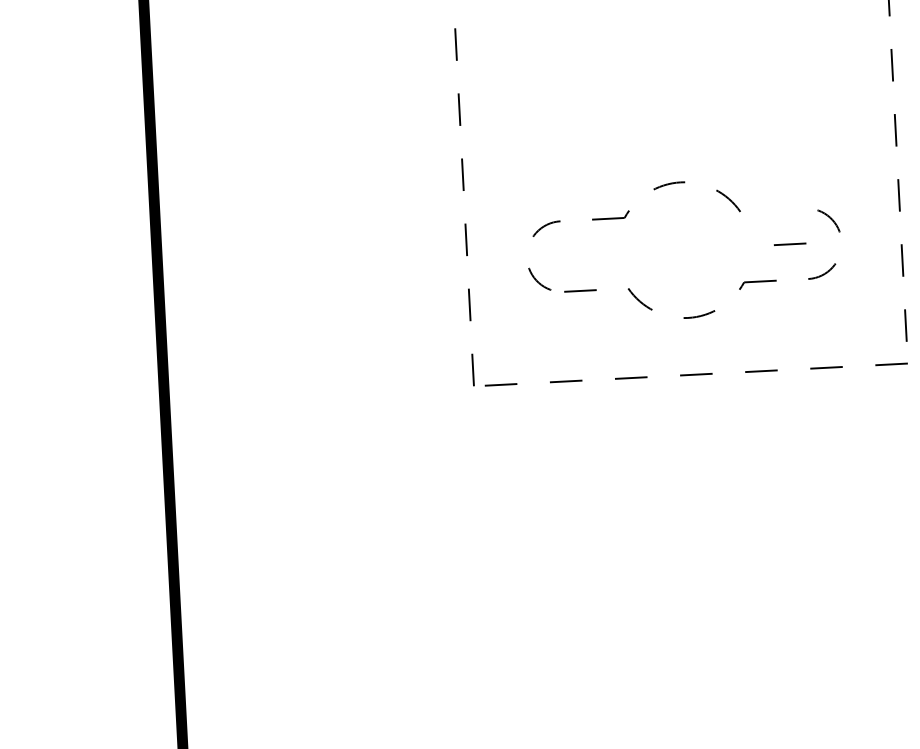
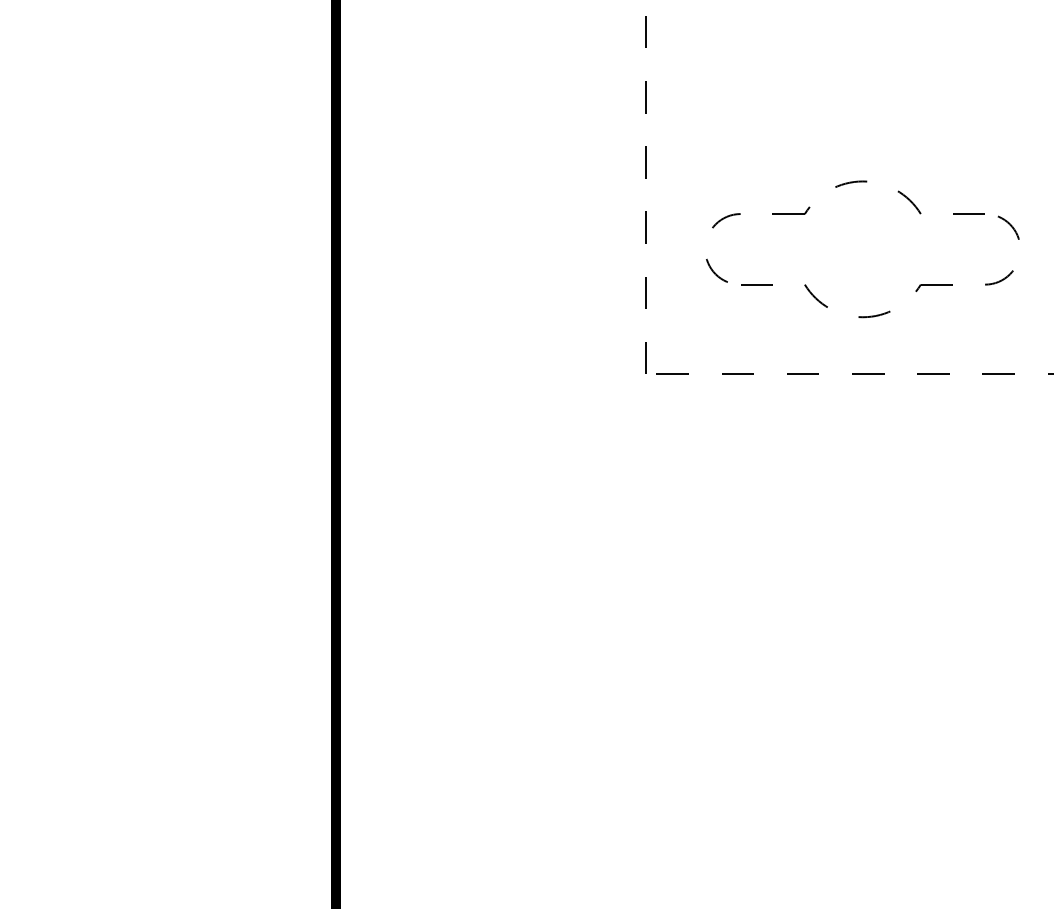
line: (789, 243) -> (968, 213), moved

